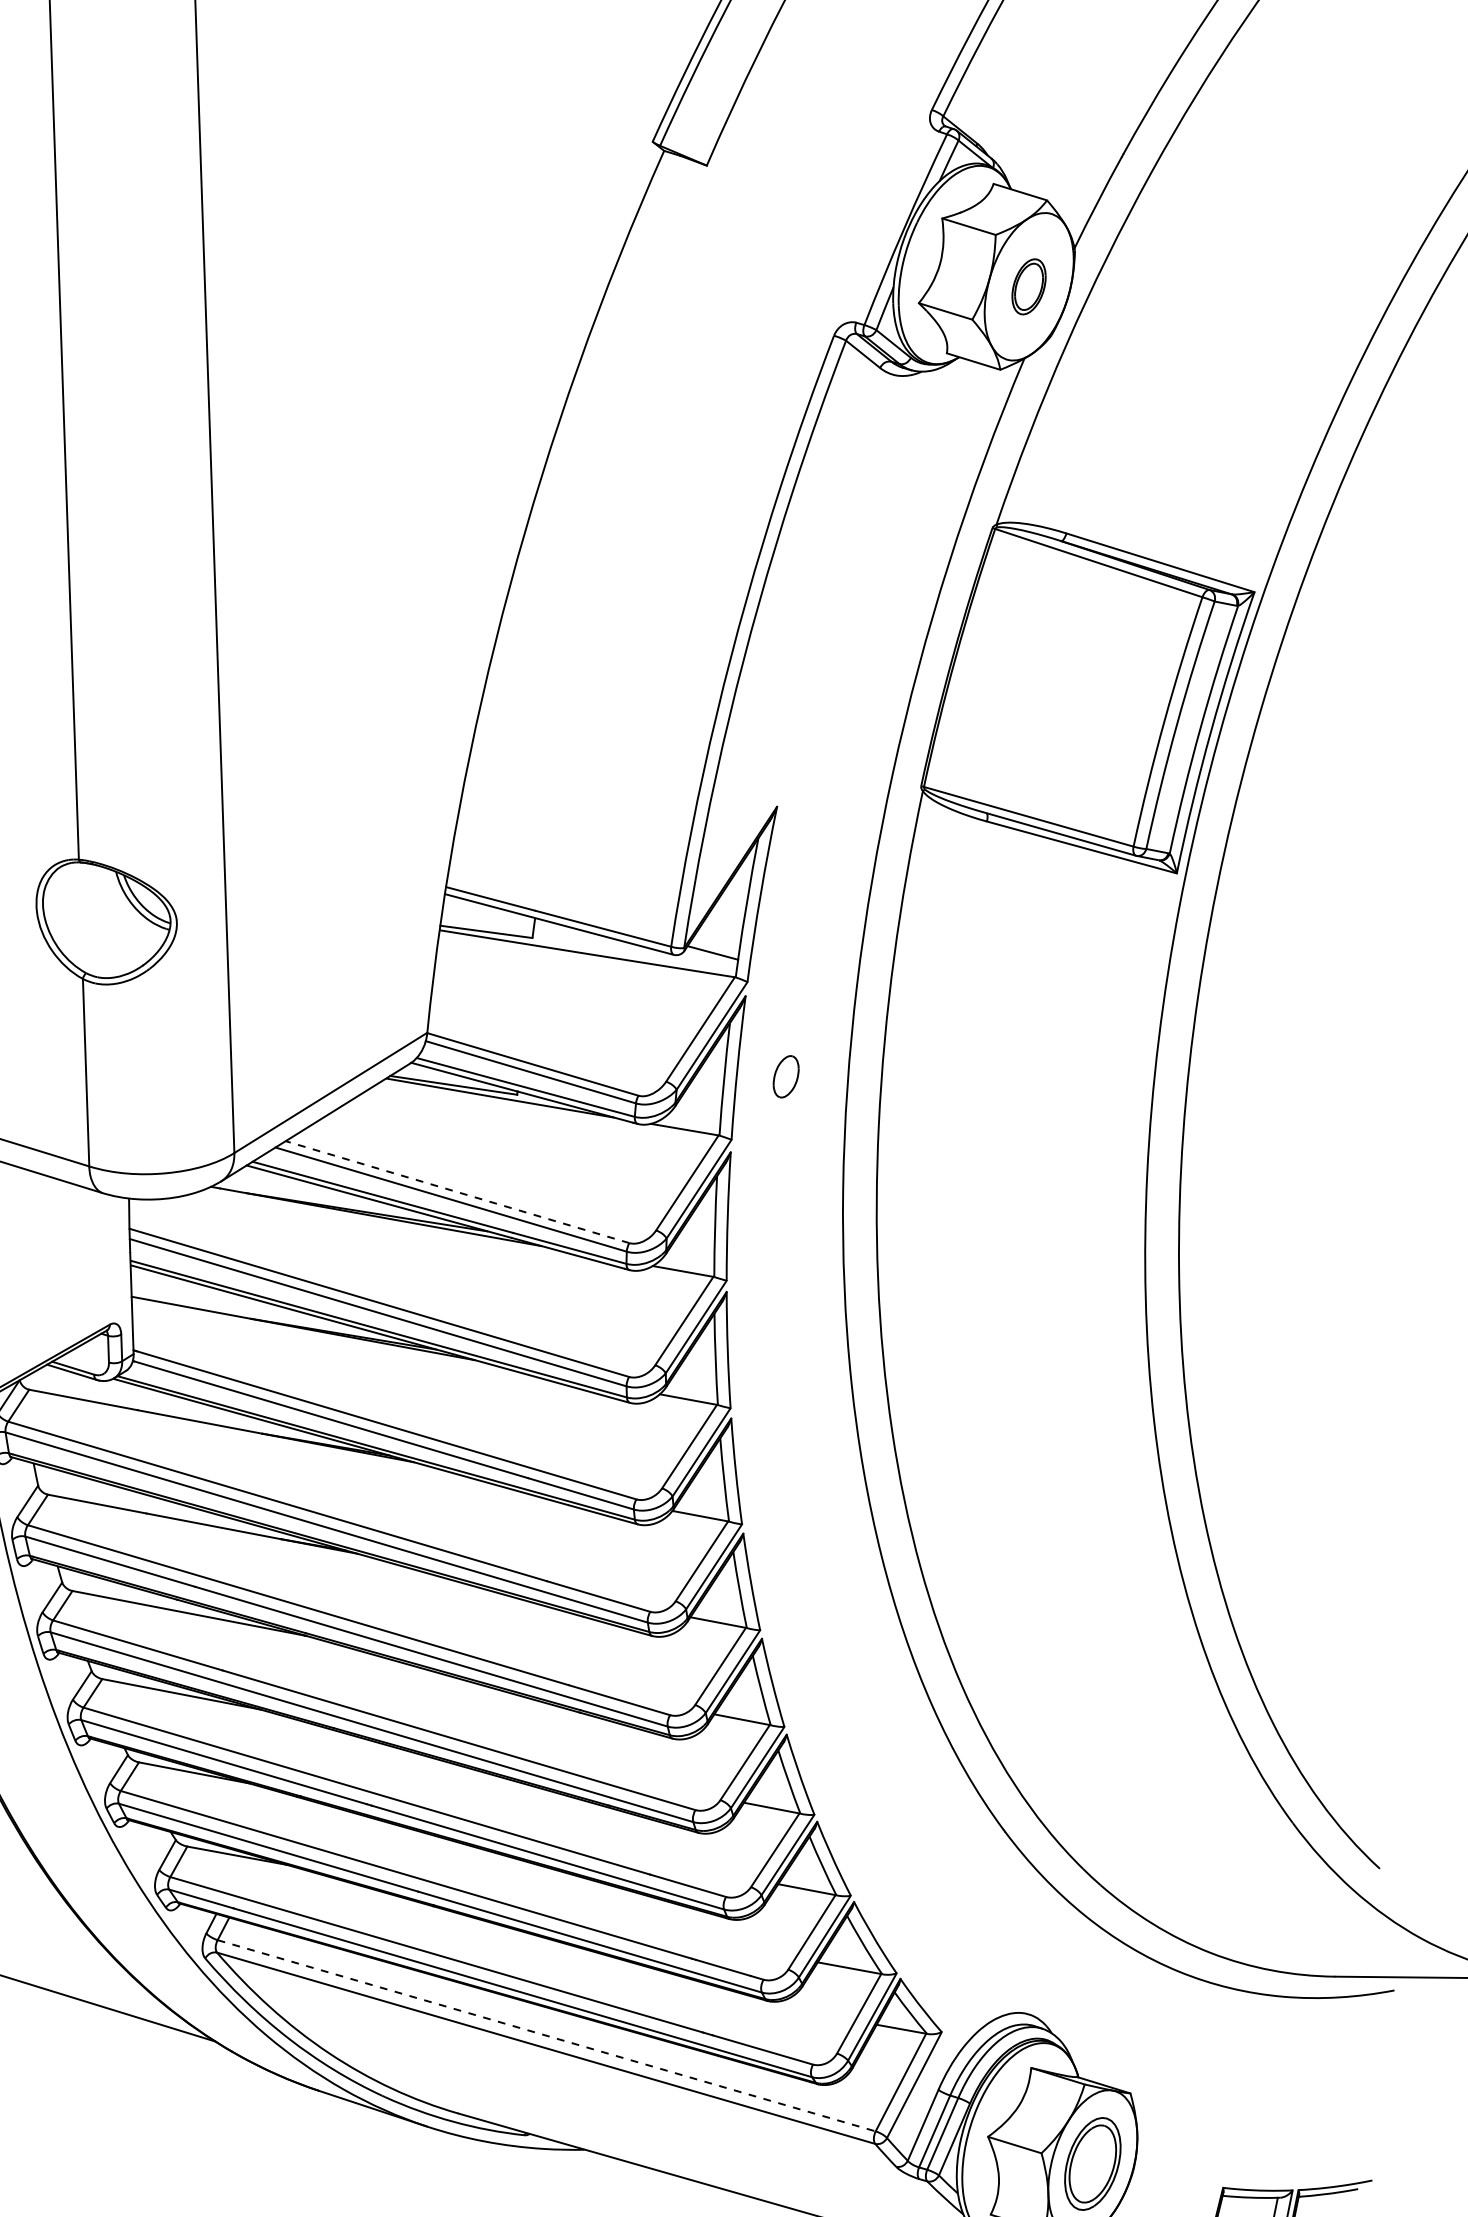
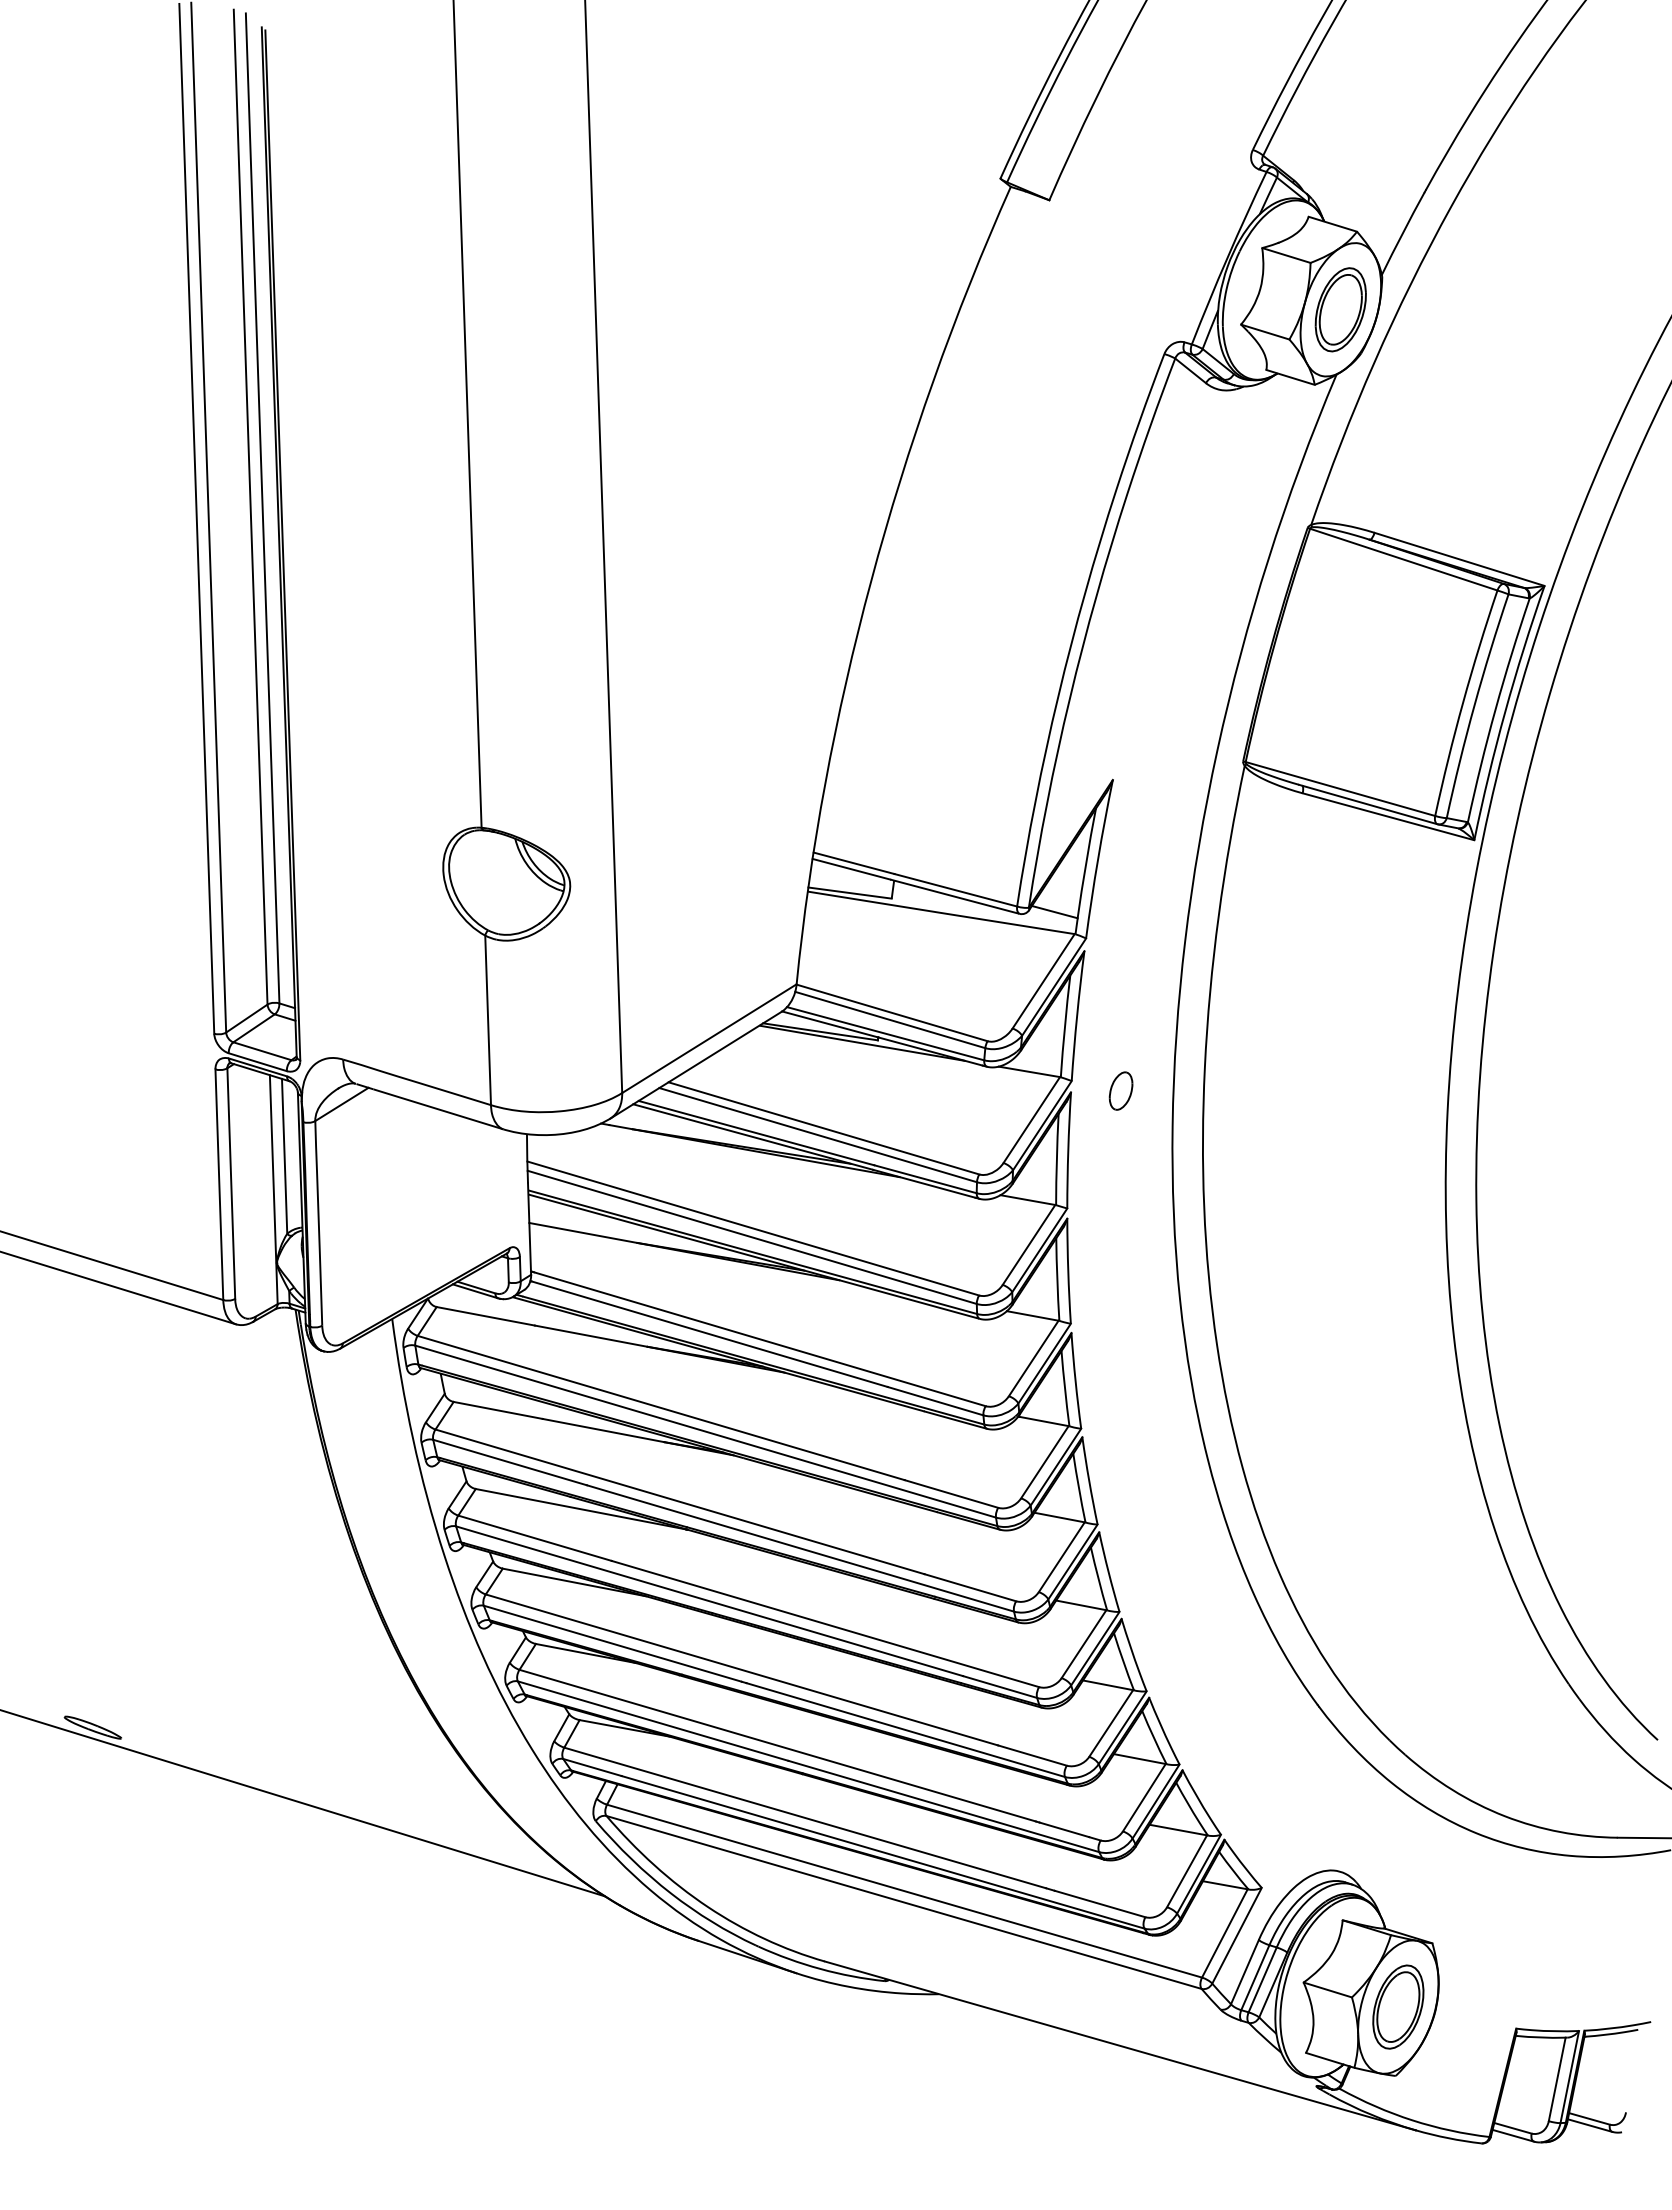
part: (1028, 286) -> (1340, 309), size x1.67
part: (785, 1076) -> (1120, 1090), moved
line: (457, 1192) -> (823, 1128), dashed -> solid
line: (546, 2036) -> (904, 1891), dashed -> solid

